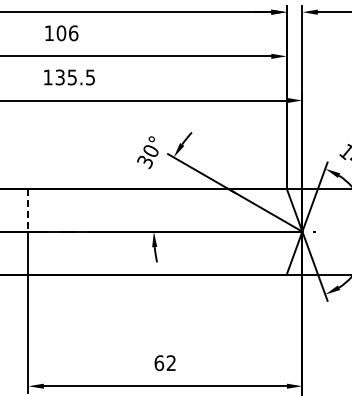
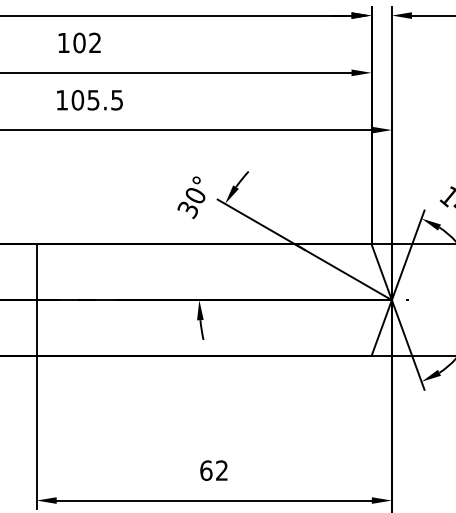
text: (73, 33) -> (95, 43), 106 -> 102
text: (59, 77) -> (76, 100), 135.5 -> 105.5
line: (28, 210) -> (36, 272), dashed -> solid

